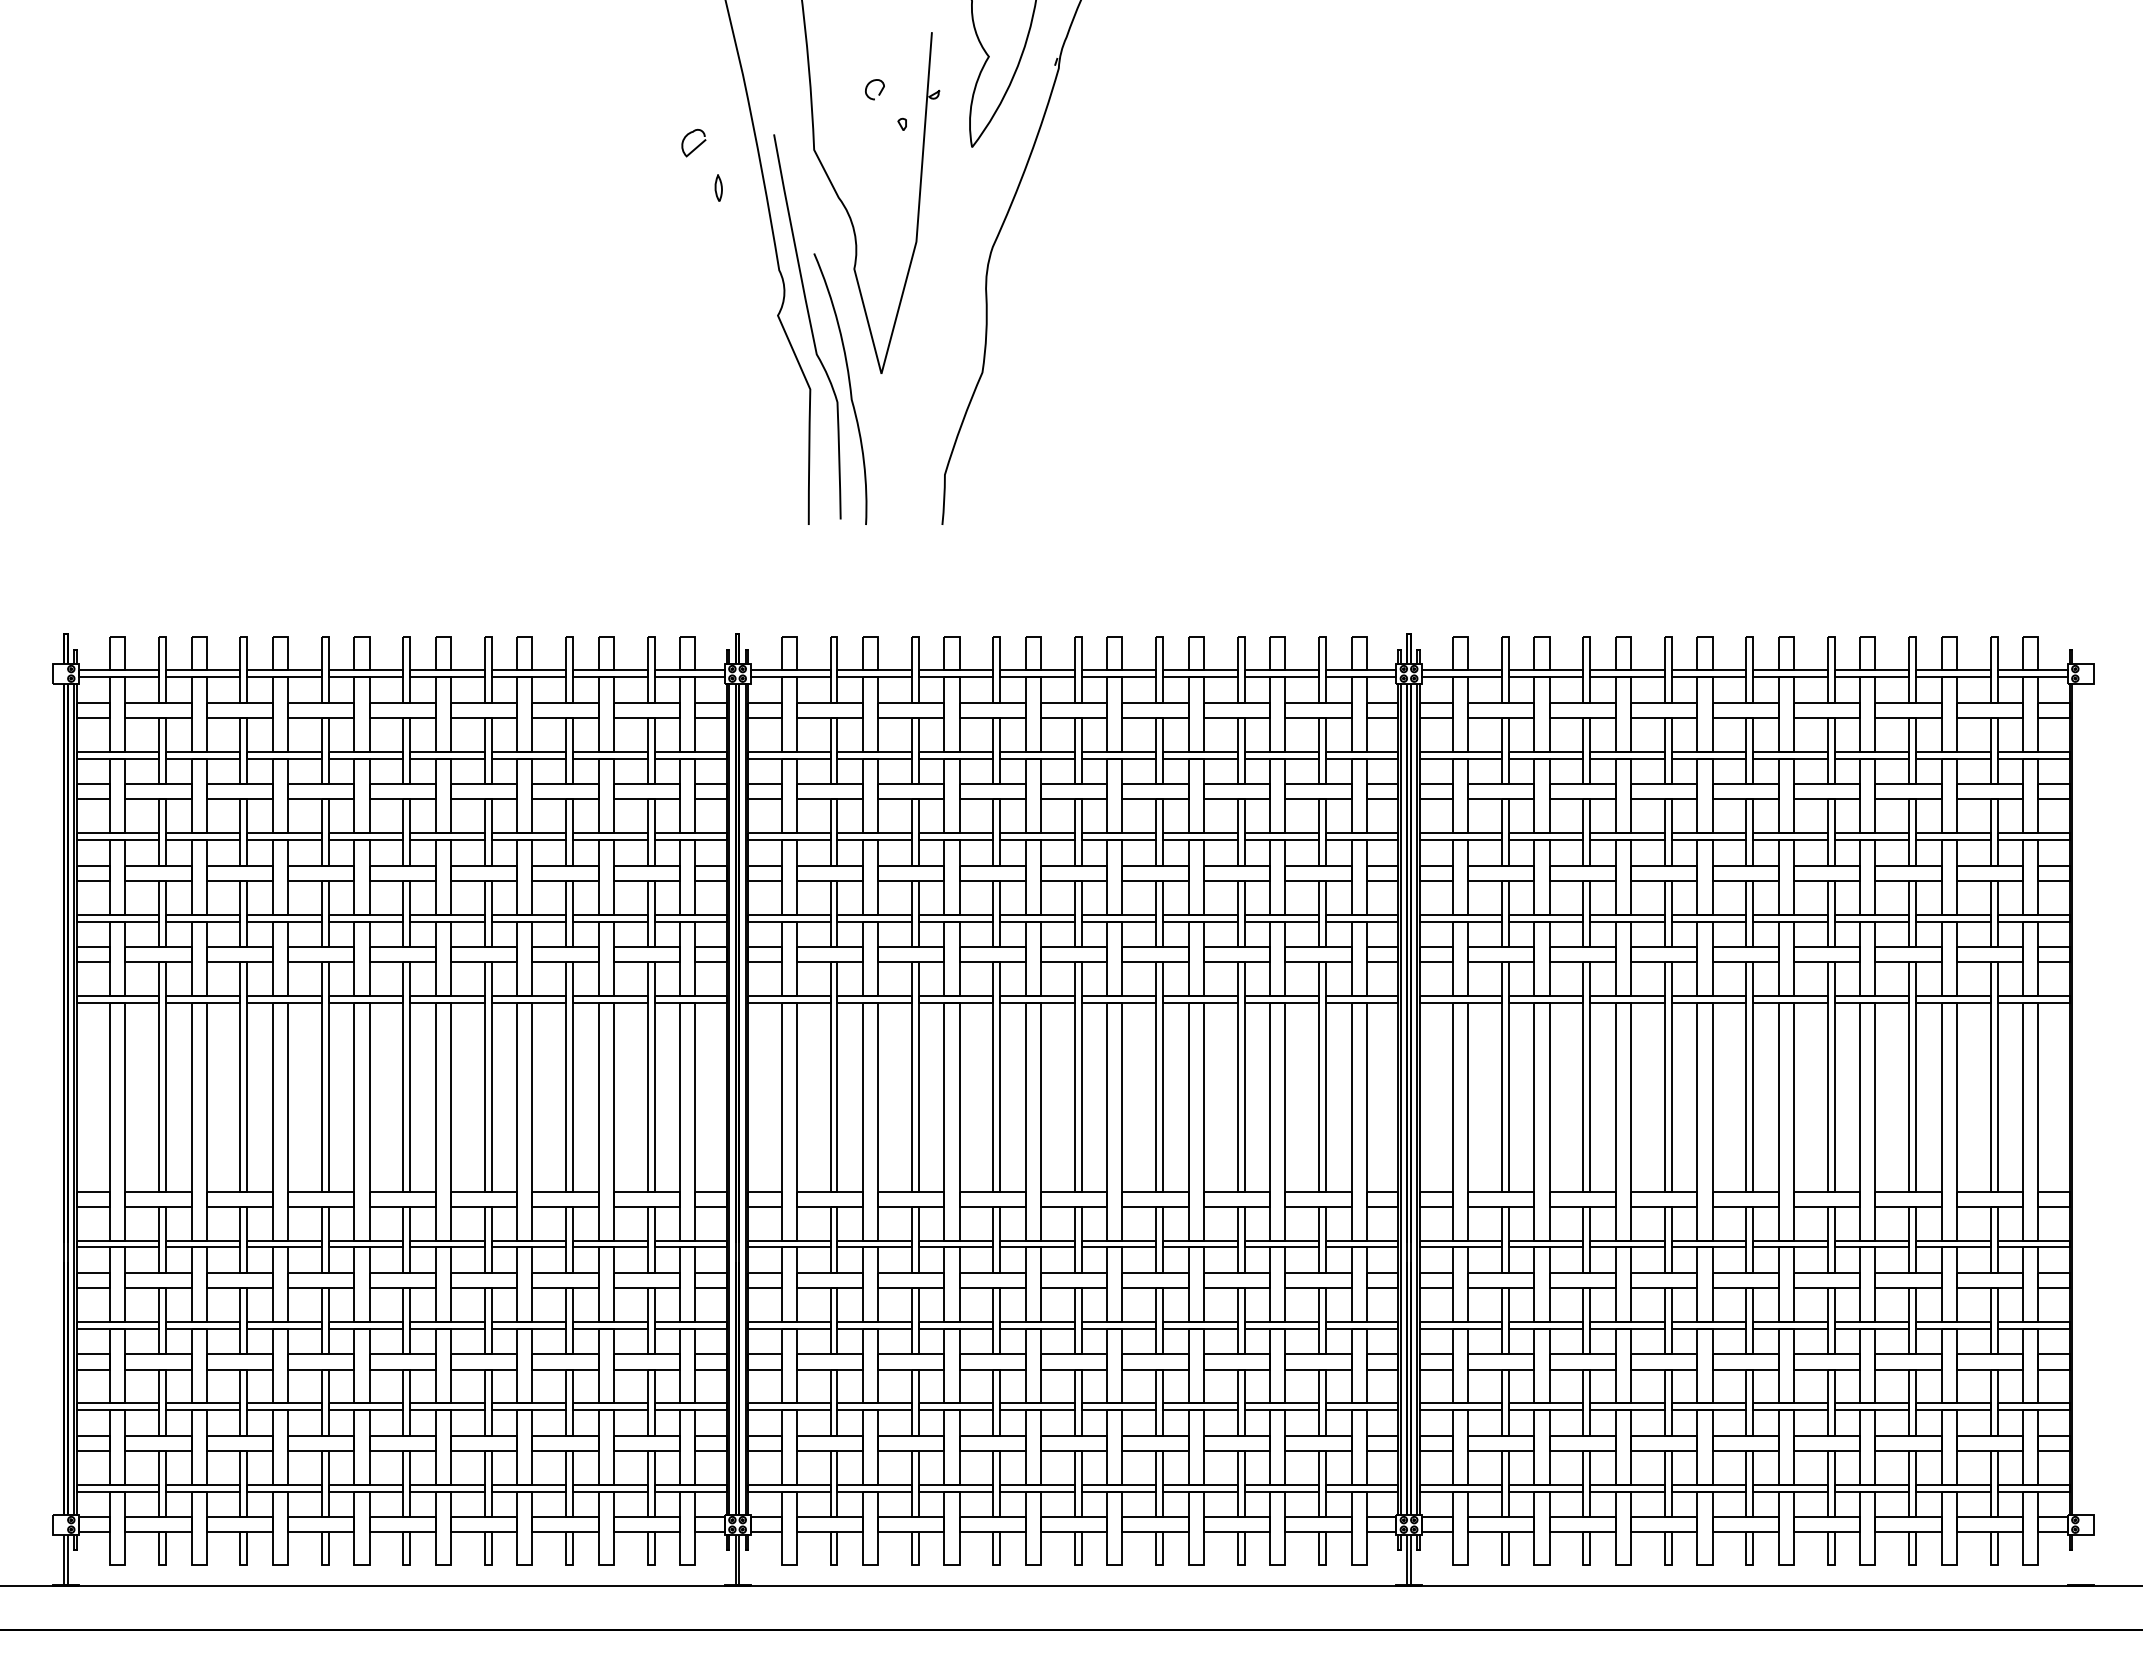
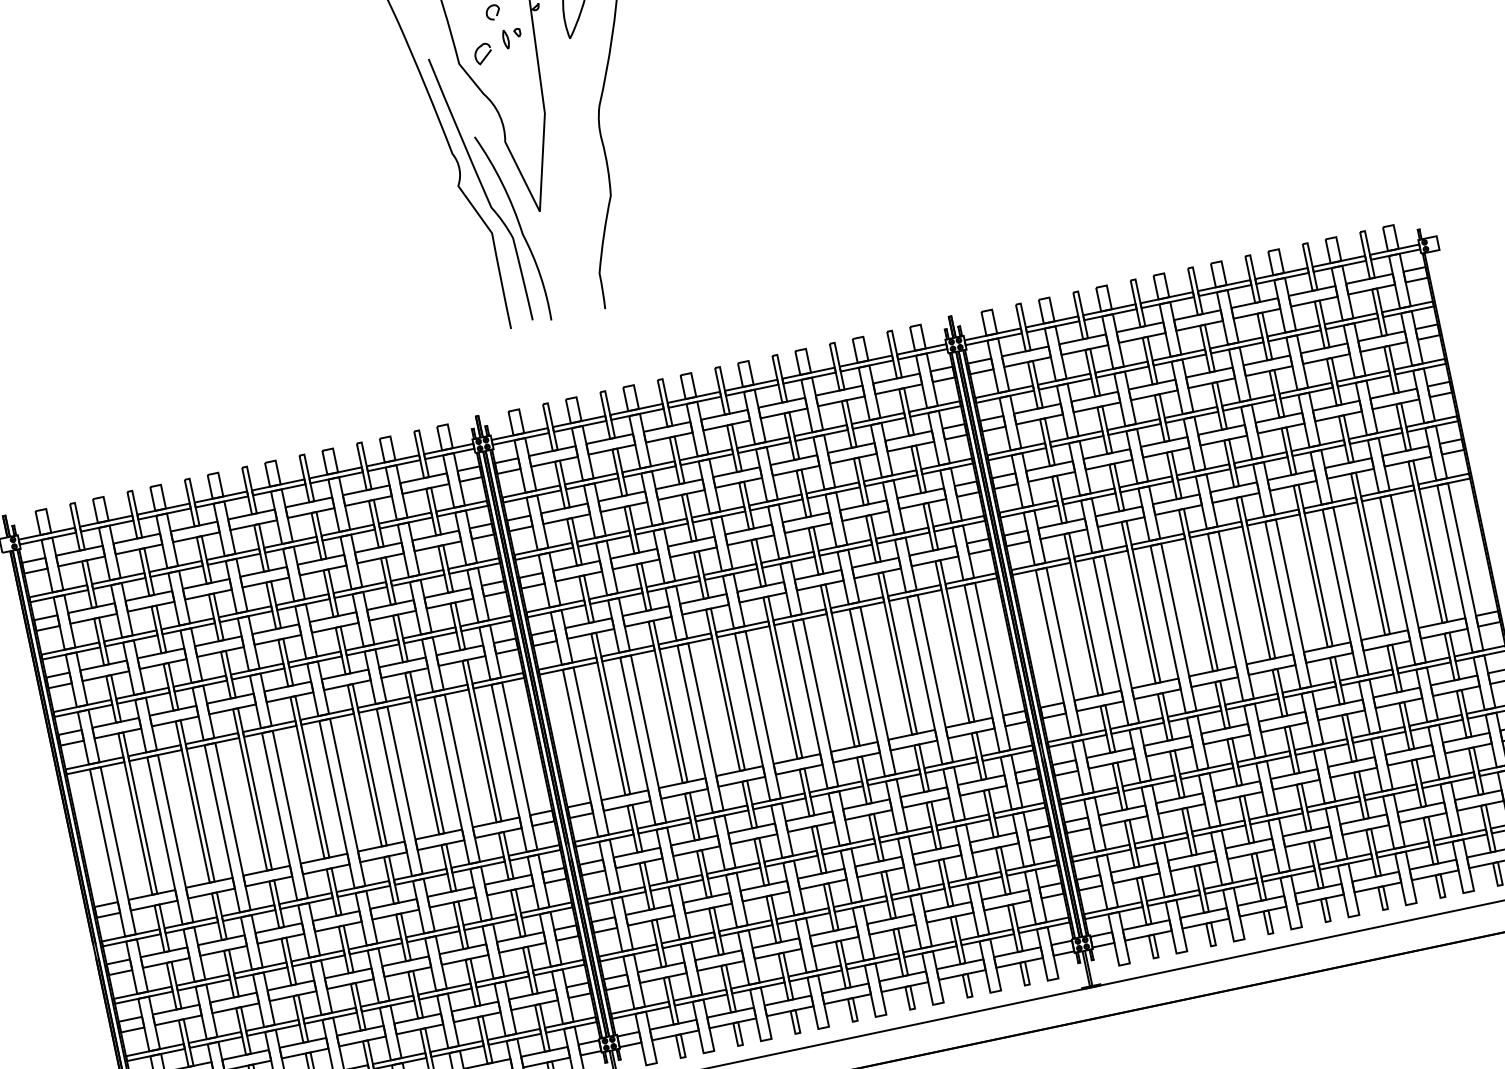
curve: (697, 145) -> (486, 55), moved
curve: (716, 187) -> (504, 39), moved

